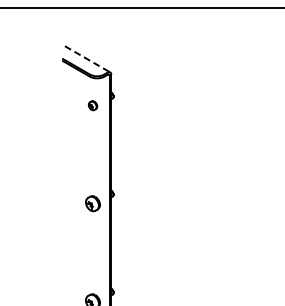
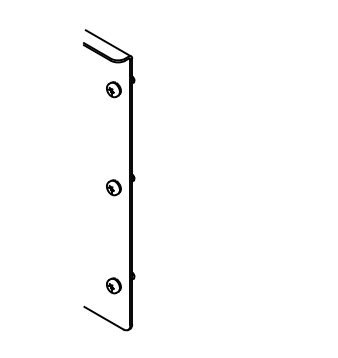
line: (87, 59) -> (108, 43), dashed -> solid
part: (92, 105) -> (113, 89), size x1.67

